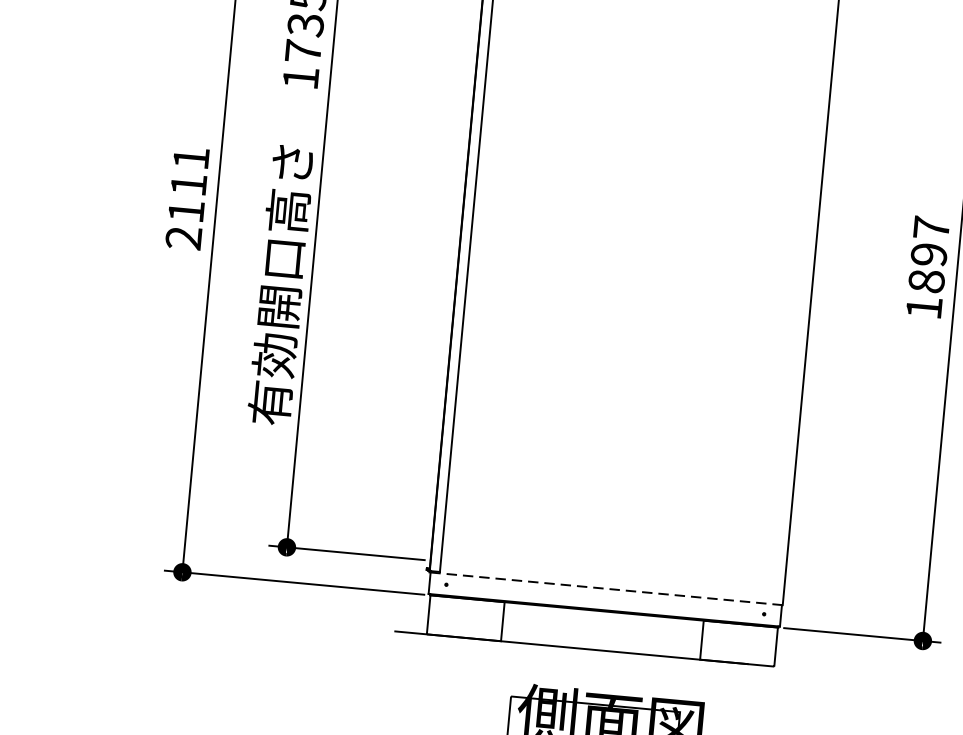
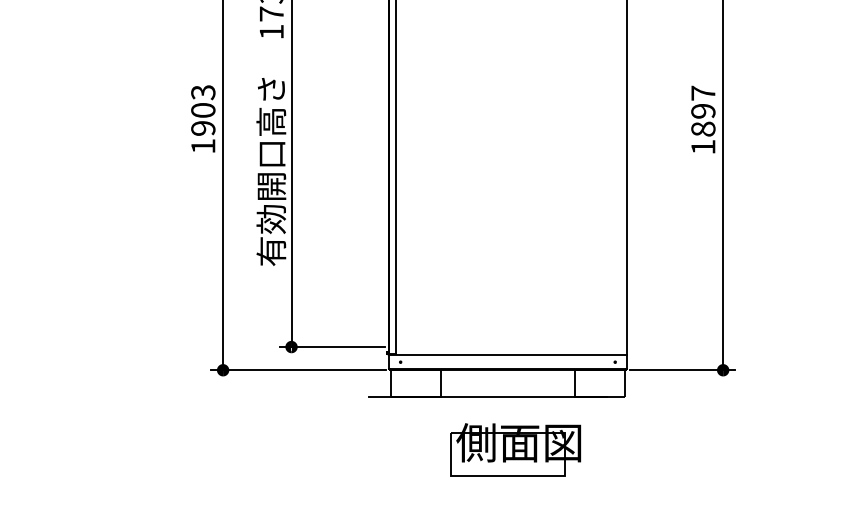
text: (187, 198) -> (203, 119), 2111 -> 1903
line: (605, 588) -> (507, 354), dashed -> solid

